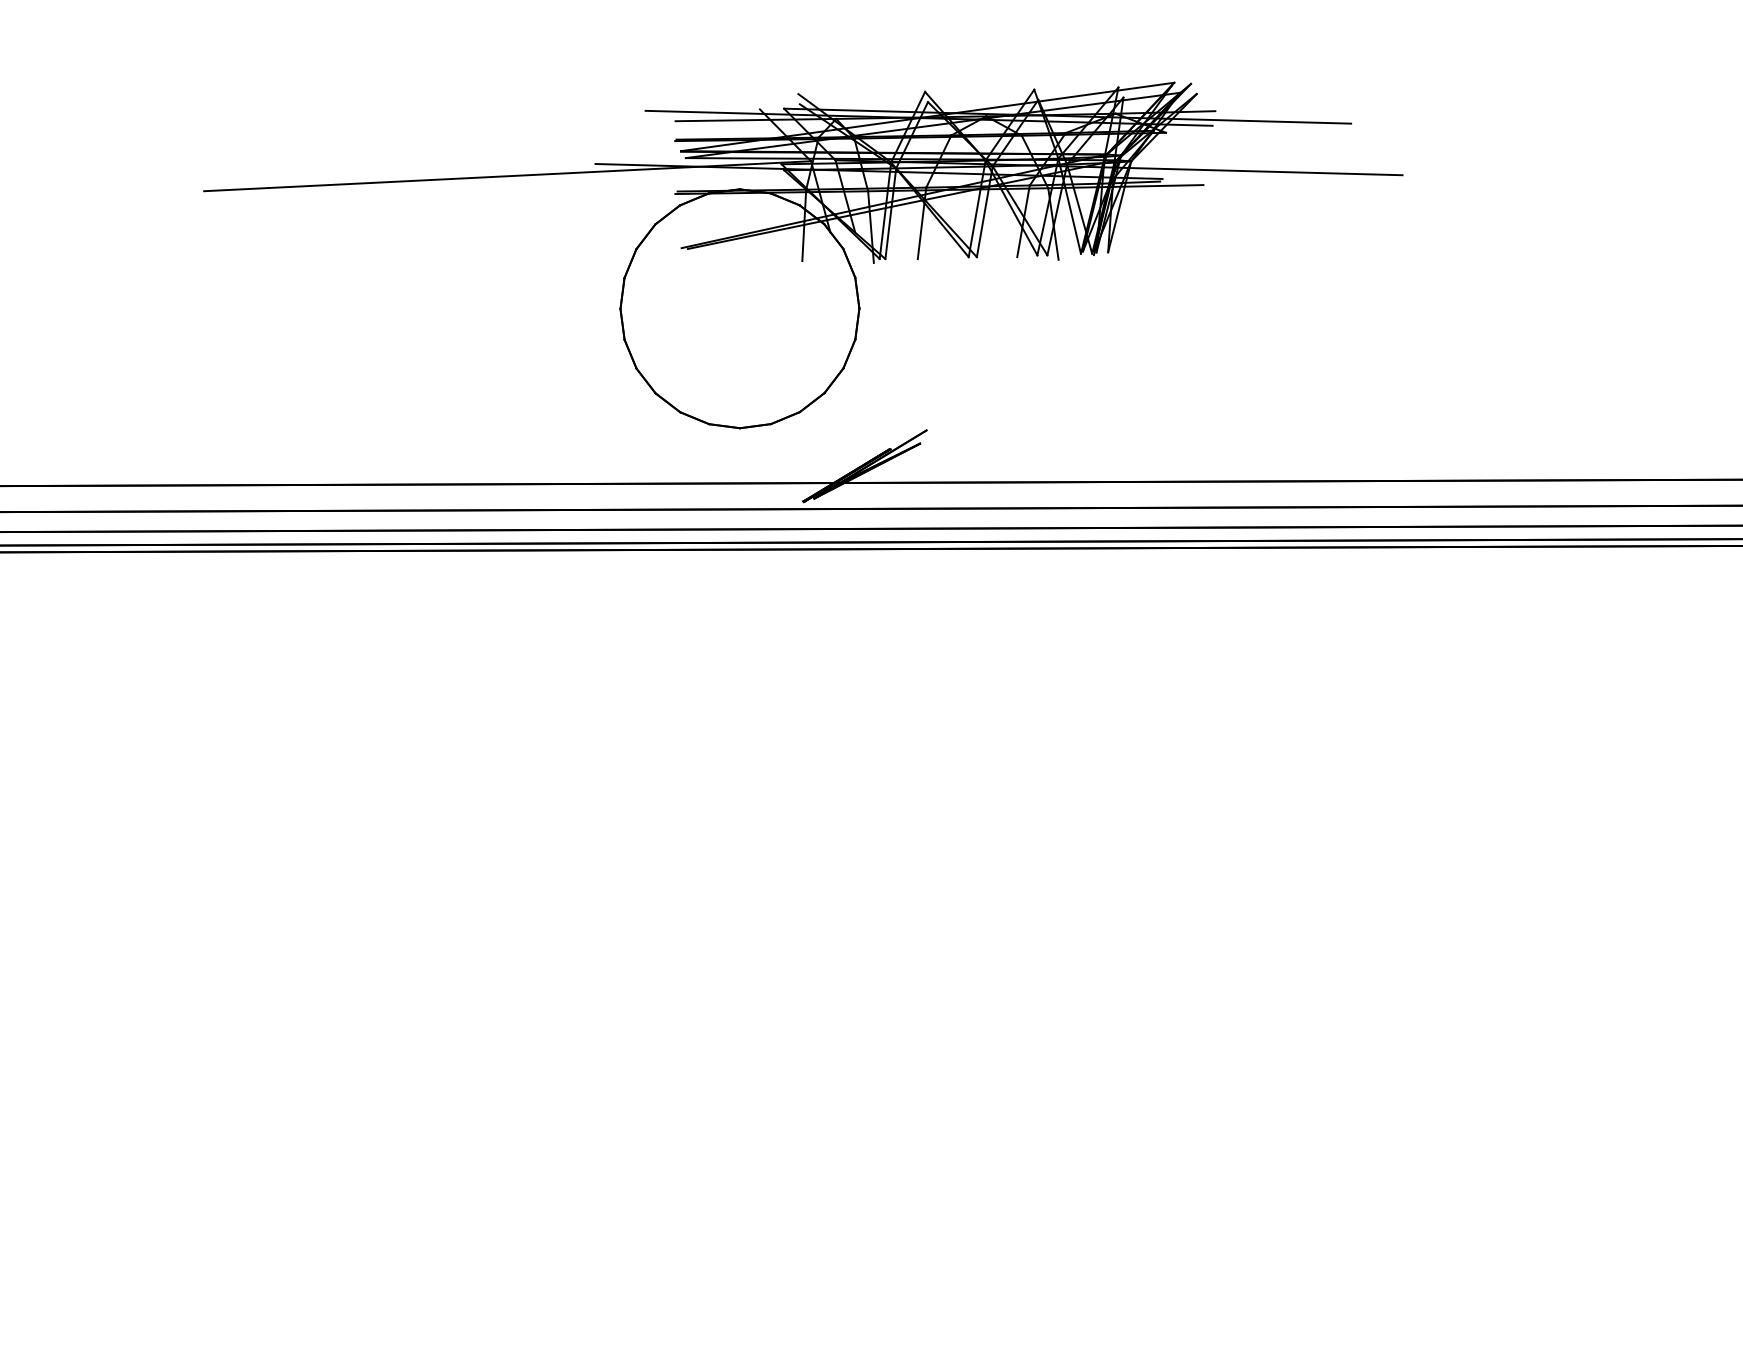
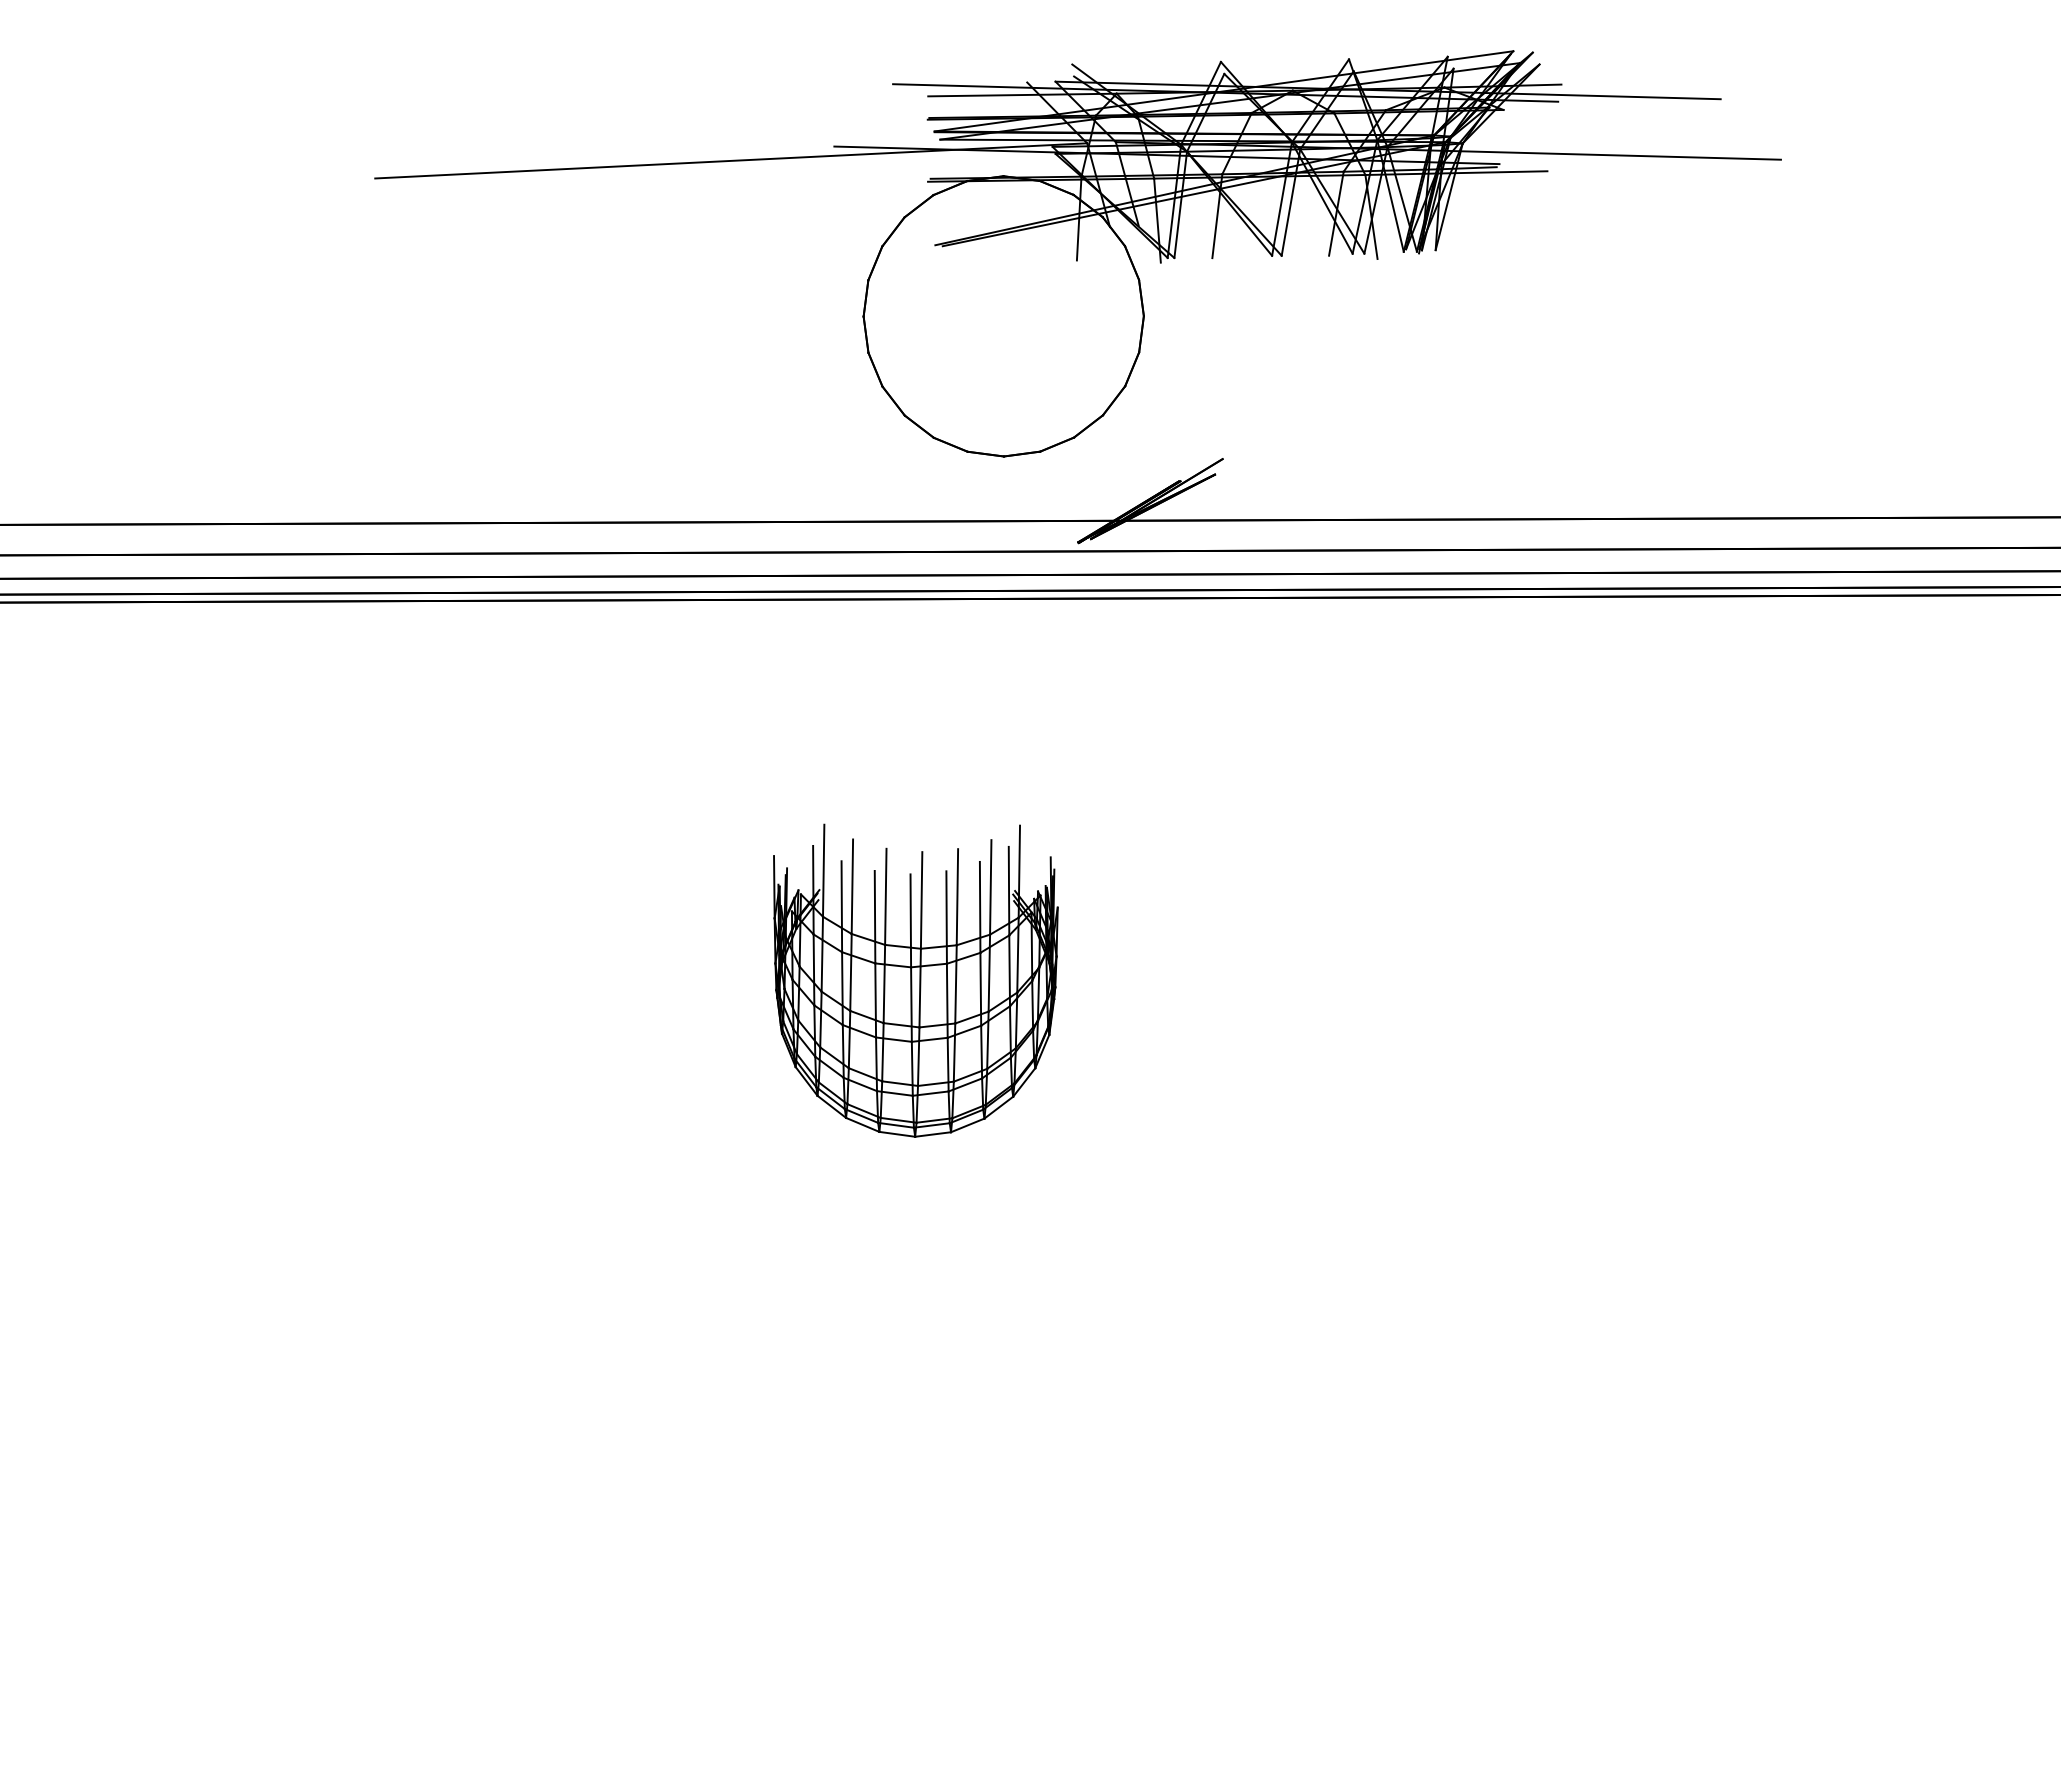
part: (664, 874) -> (915, 980), added

